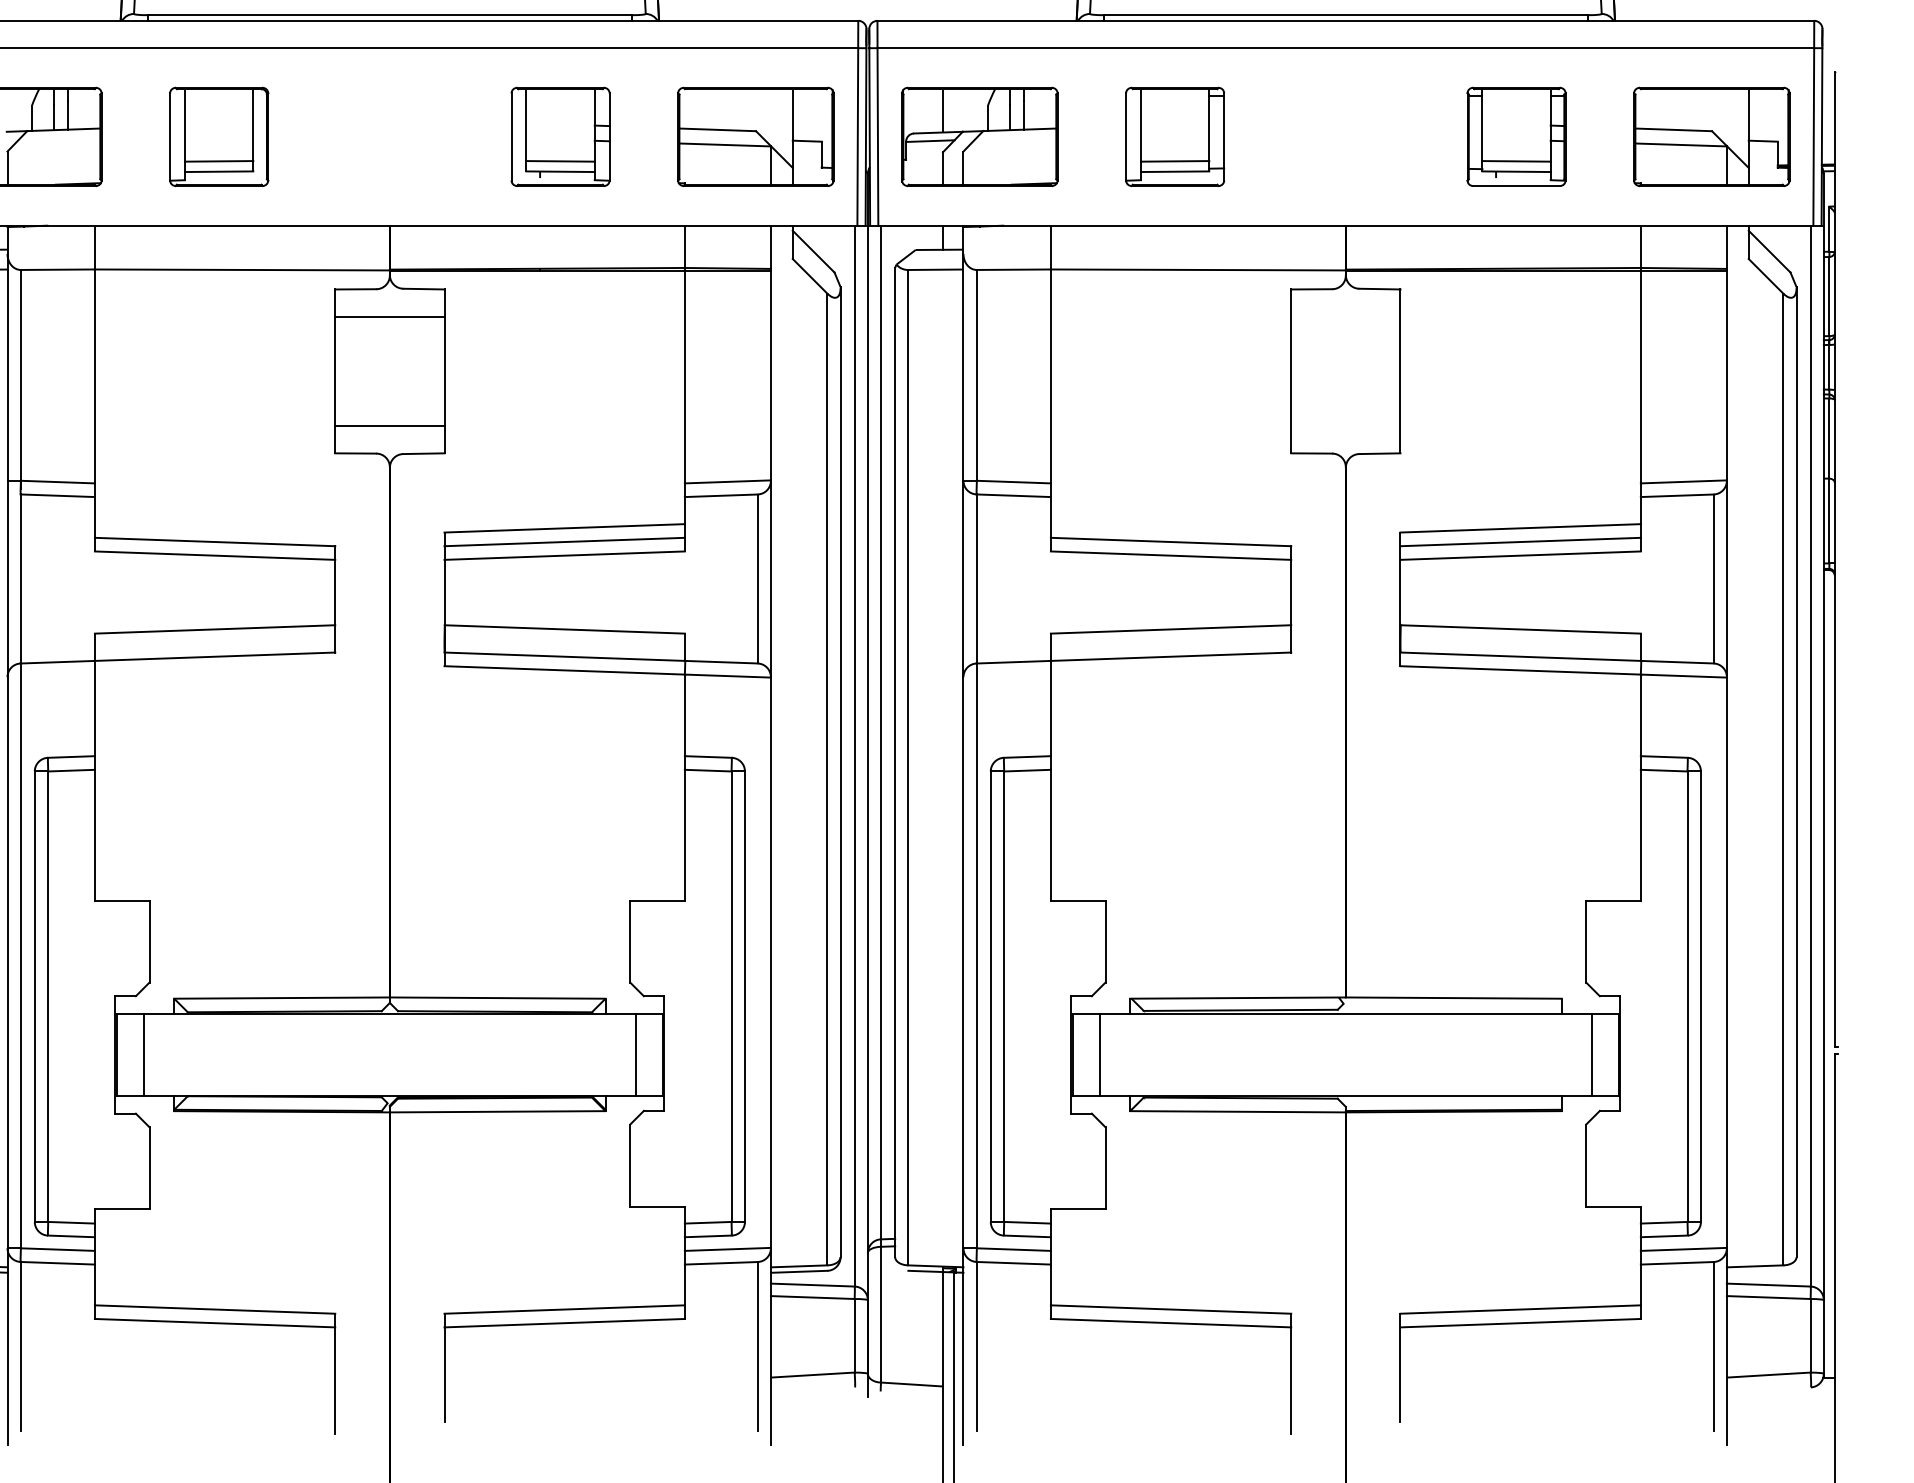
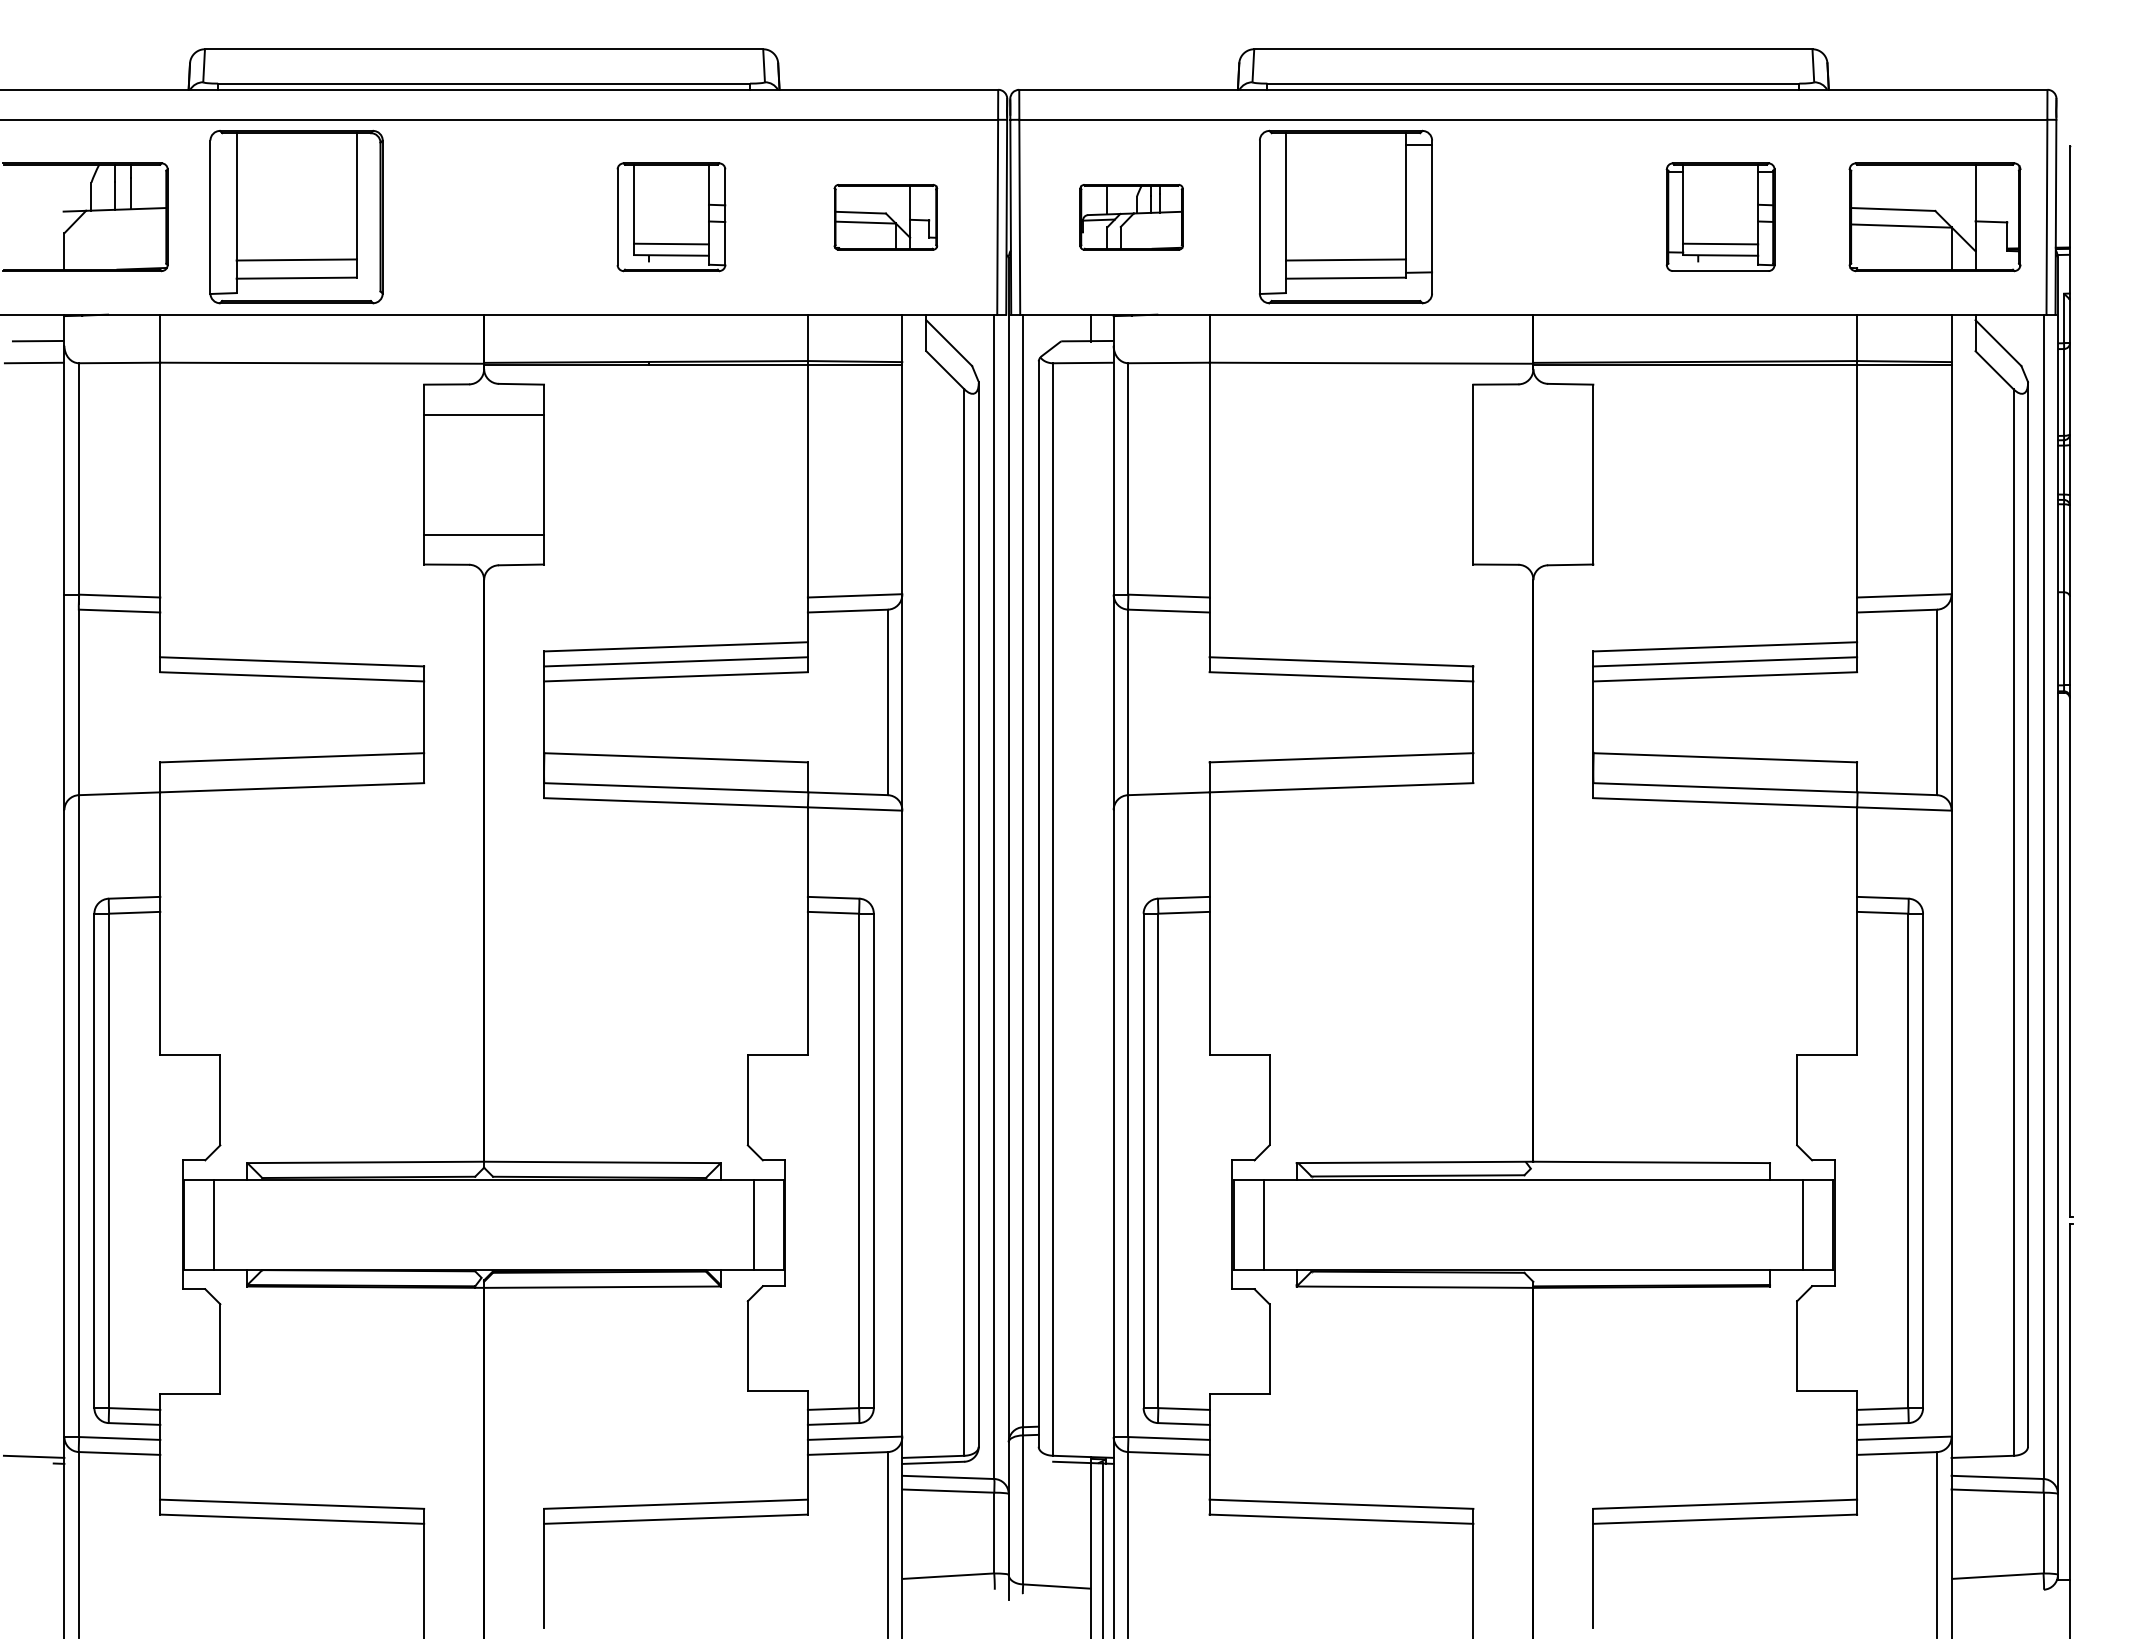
part: (218, 137) -> (296, 217), size x1.6
part: (755, 137) -> (885, 217), size x0.6
part: (979, 137) -> (1131, 217), size x0.6
part: (1174, 137) -> (1345, 217), size x1.6

